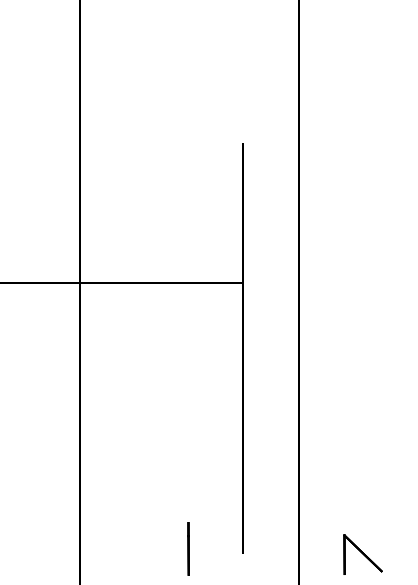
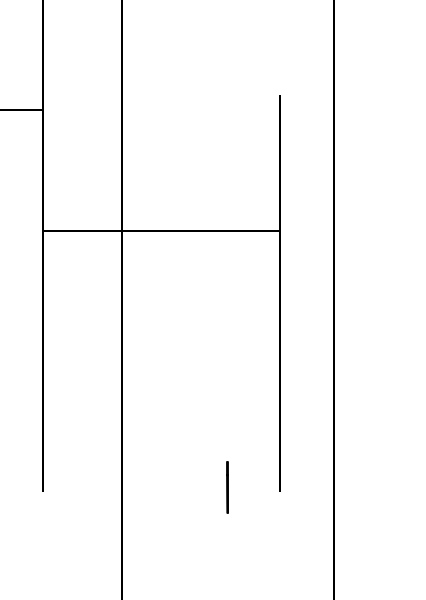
part: (363, 554) -> (396, 492), removed

